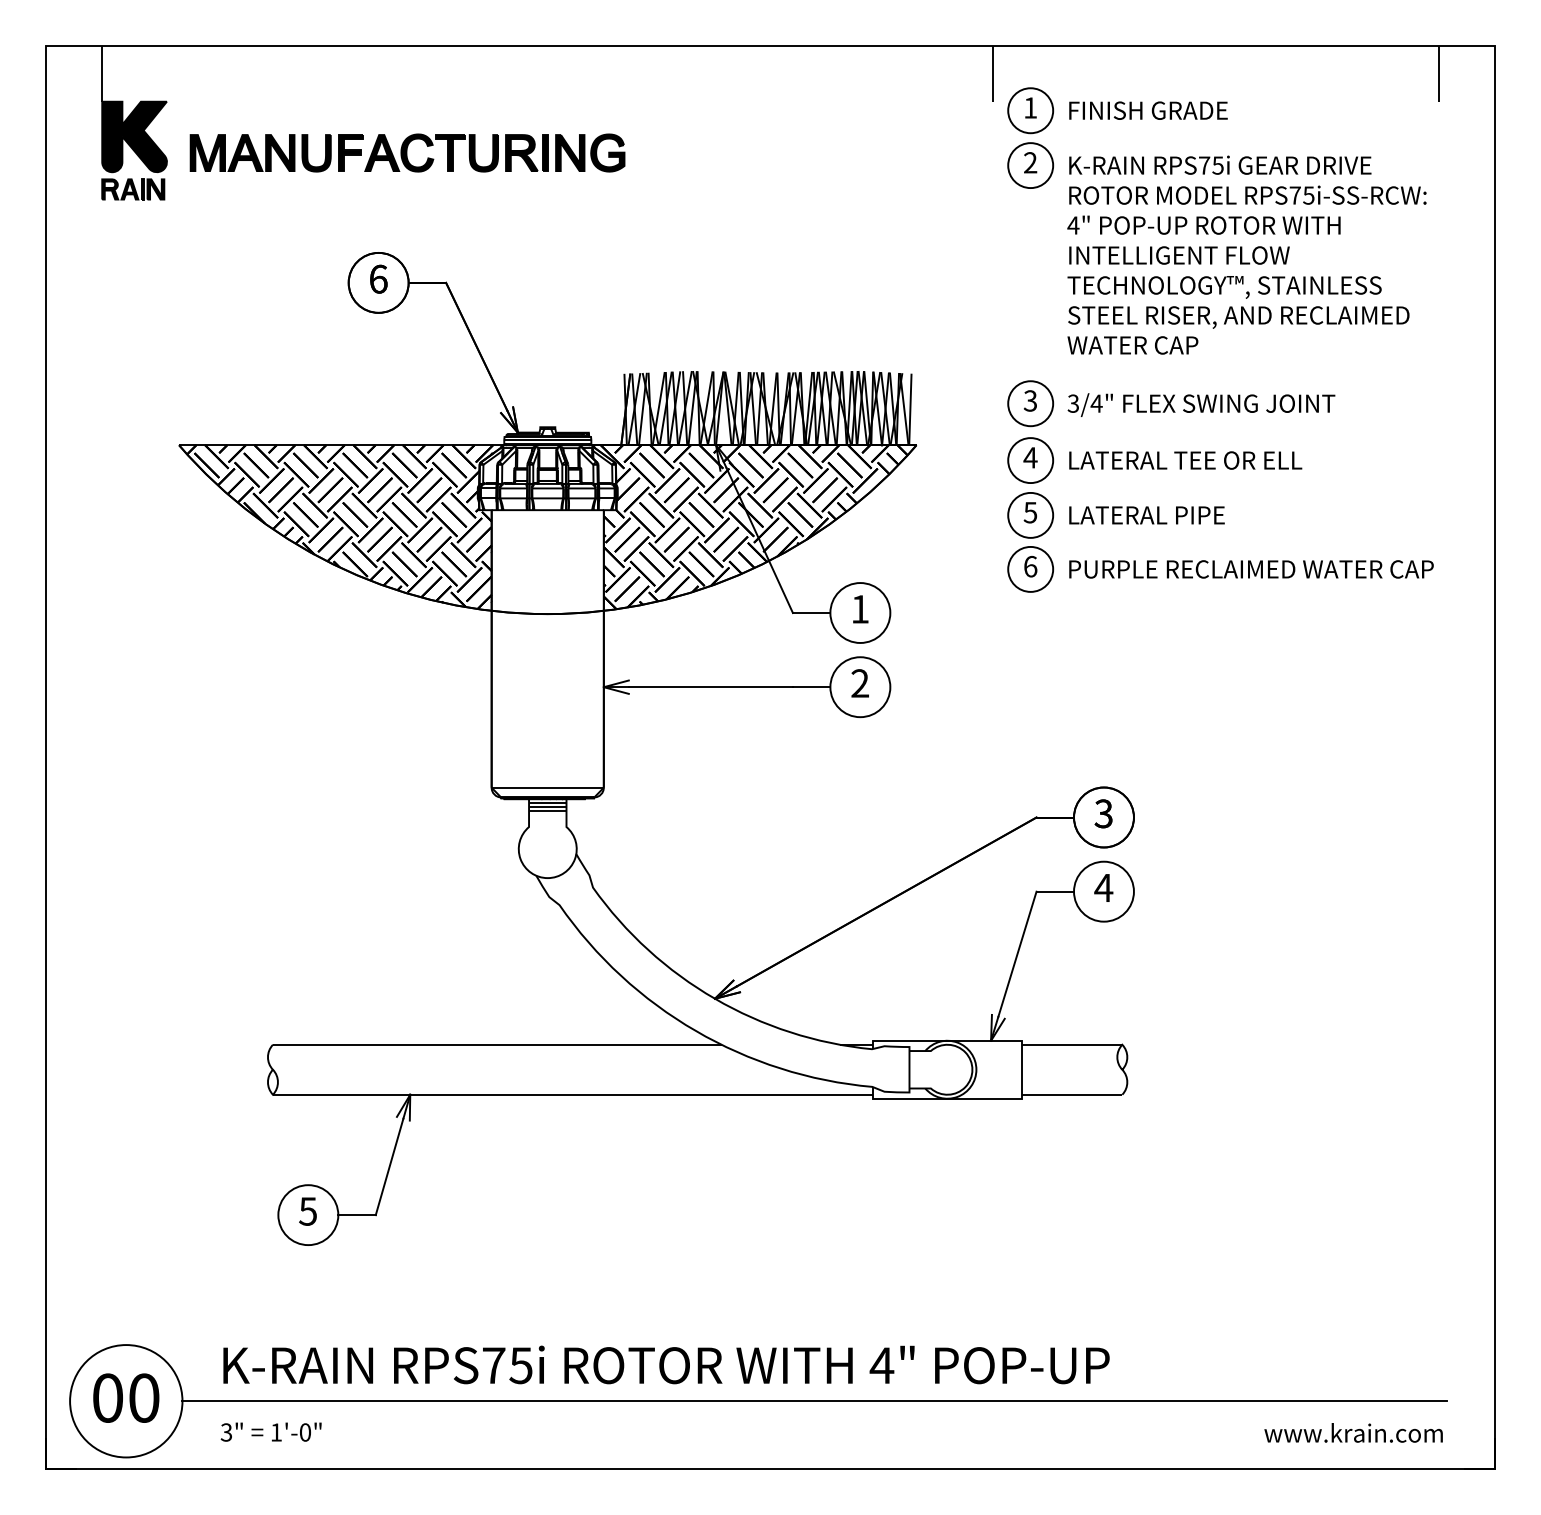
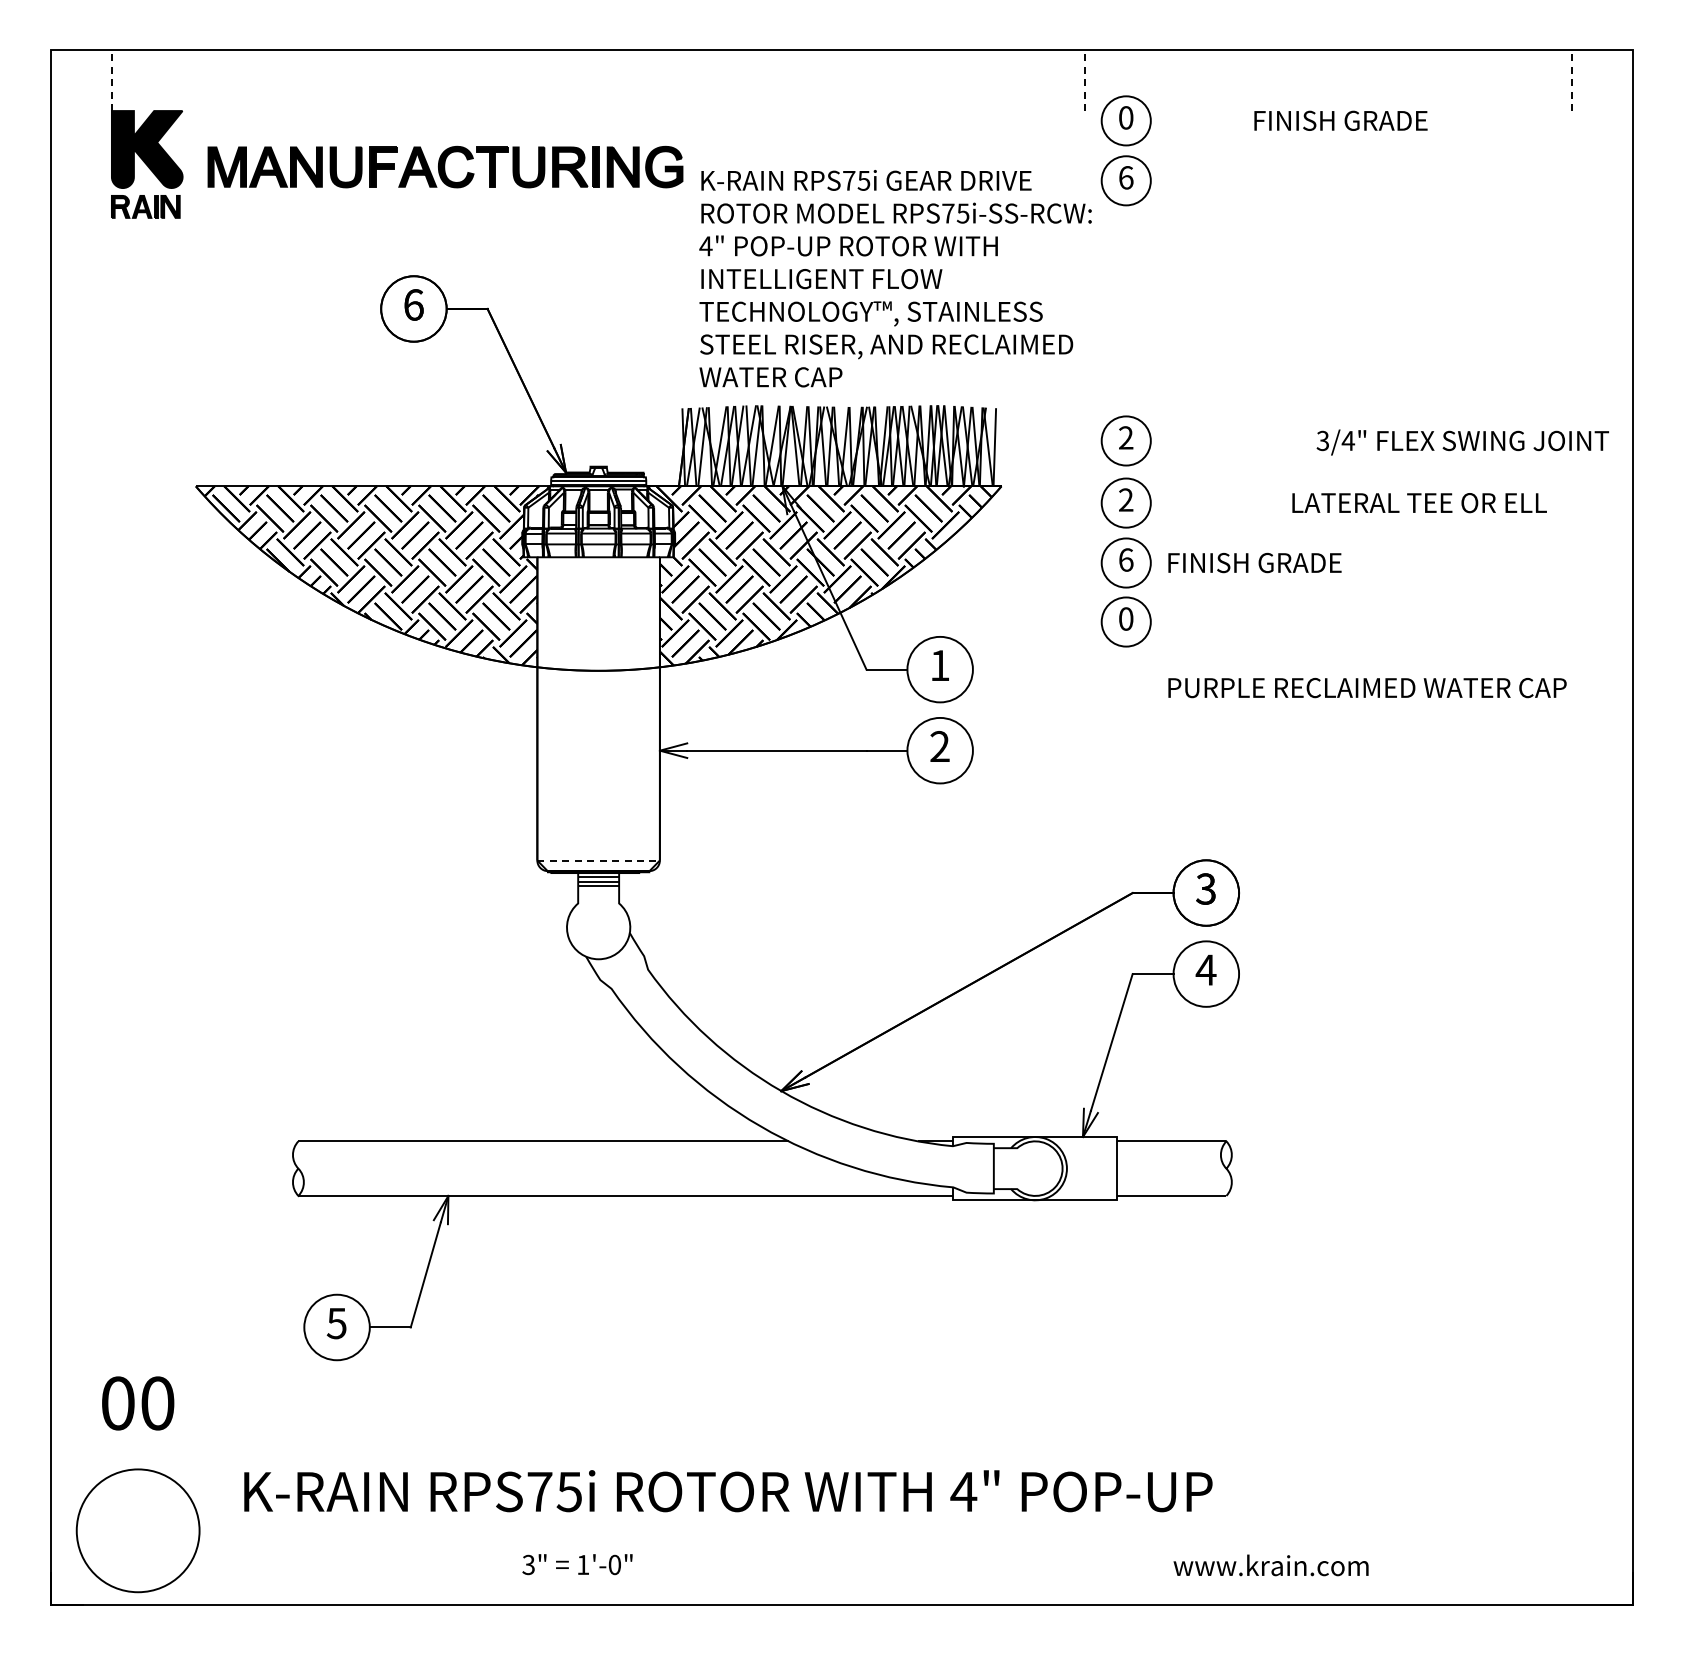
line: (101, 73) -> (111, 80), solid -> dashed
line: (993, 73) -> (1085, 80), solid -> dashed
line: (1439, 73) -> (1572, 80), solid -> dashed
text: (1030, 107) -> (1126, 117), 1 -> 0
text: (1148, 110) -> (1340, 120), moved
text: (1030, 162) -> (1126, 177), 2 -> 6
text: (1246, 255) -> (895, 278), moved
text: (1029, 400) -> (1125, 437), 3 -> 2
text: (1201, 405) -> (1462, 442), moved
text: (1029, 457) -> (1125, 499), 4 -> 2
text: (1185, 460) -> (1419, 503), moved
text: (1029, 512) -> (1125, 559), 5 -> 6
text: (1148, 514) -> (1255, 562), LATERAL PIPE -> FINISH GRADE
text: (1030, 566) -> (1126, 618), 6 -> 0
text: (1251, 569) -> (1367, 688), moved
line: (548, 787) -> (599, 860), solid -> dashed
text: (126, 1398) -> (138, 1403), moved
line: (814, 1400) -> (890, 1530), removed
text: (271, 1432) -> (577, 1564), moved
text: (1353, 1432) -> (1270, 1565), moved

